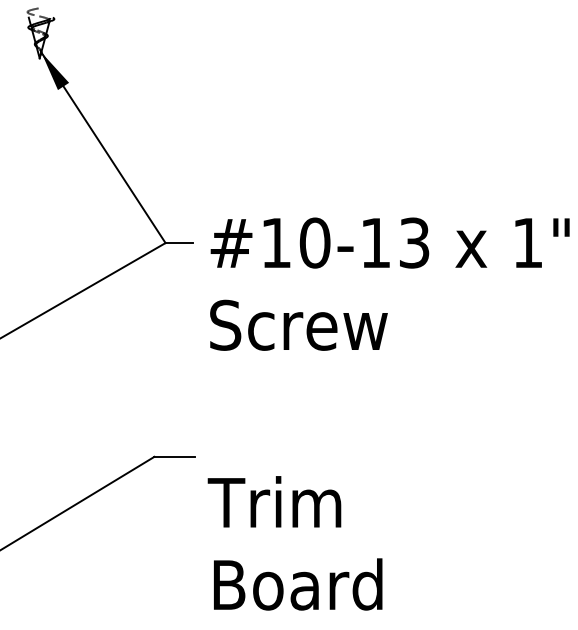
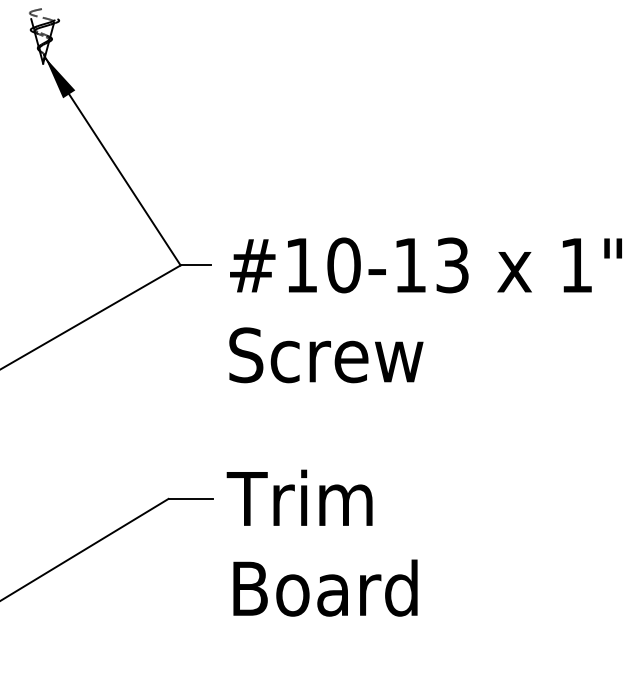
text: (294, 543) -> (321, 543), moved

